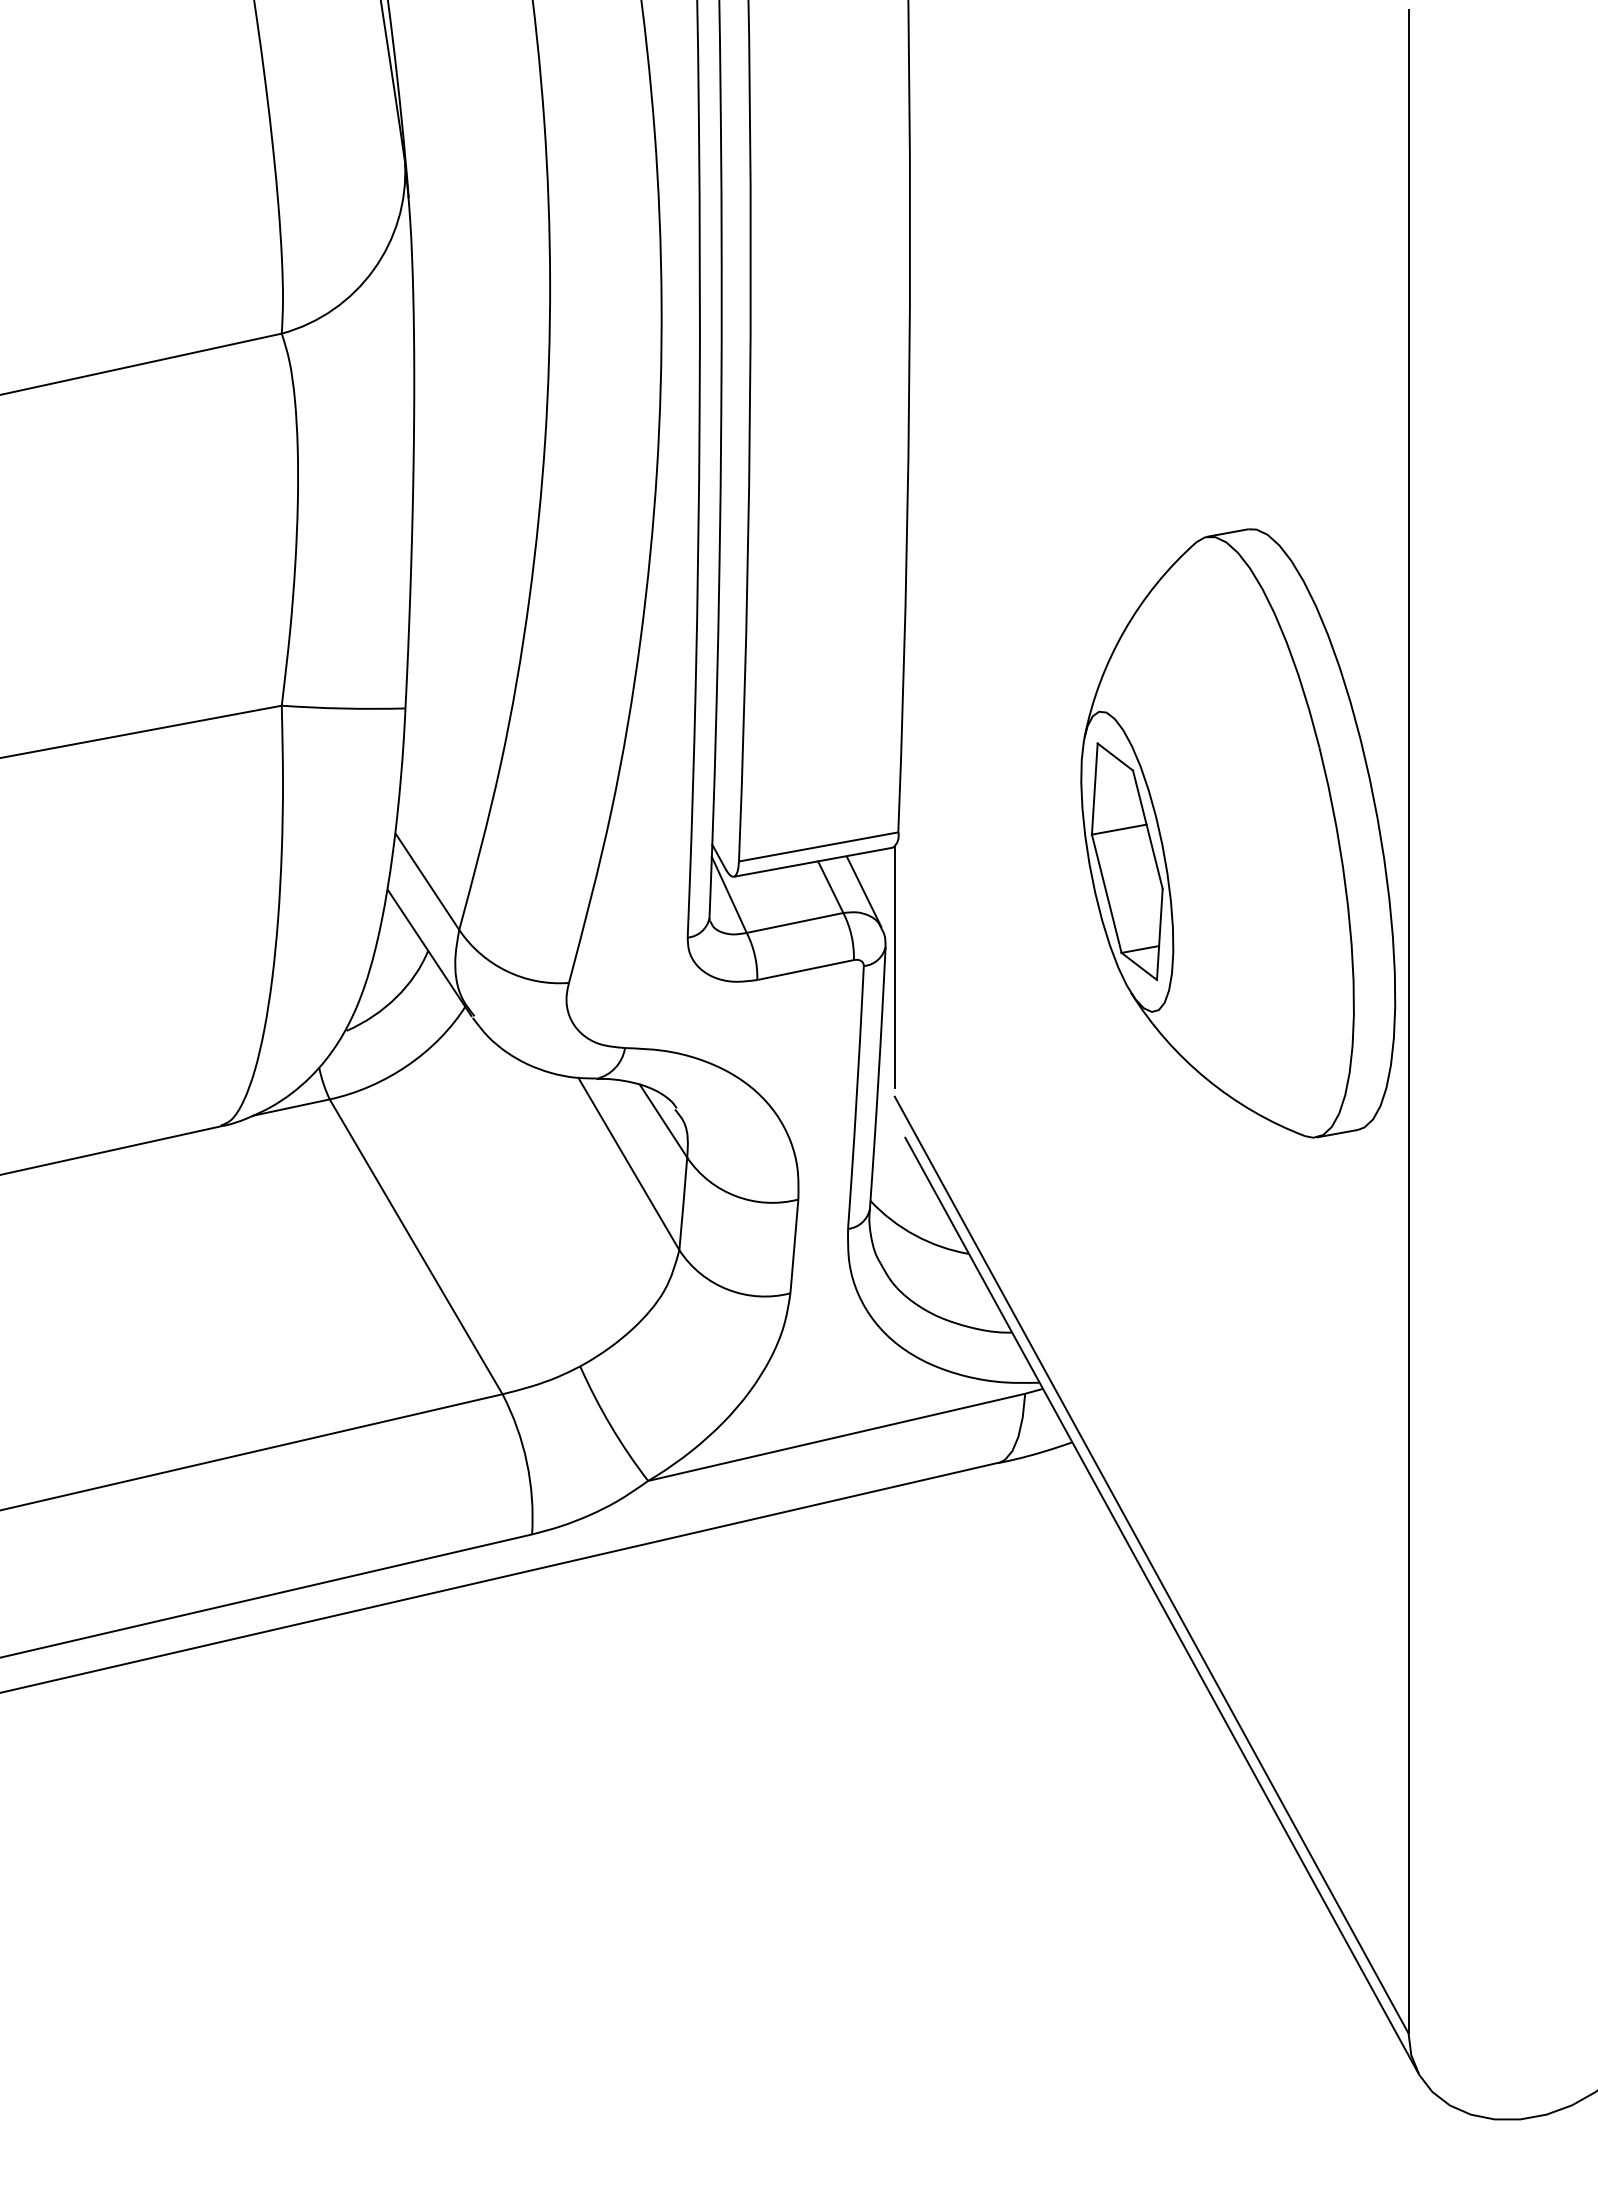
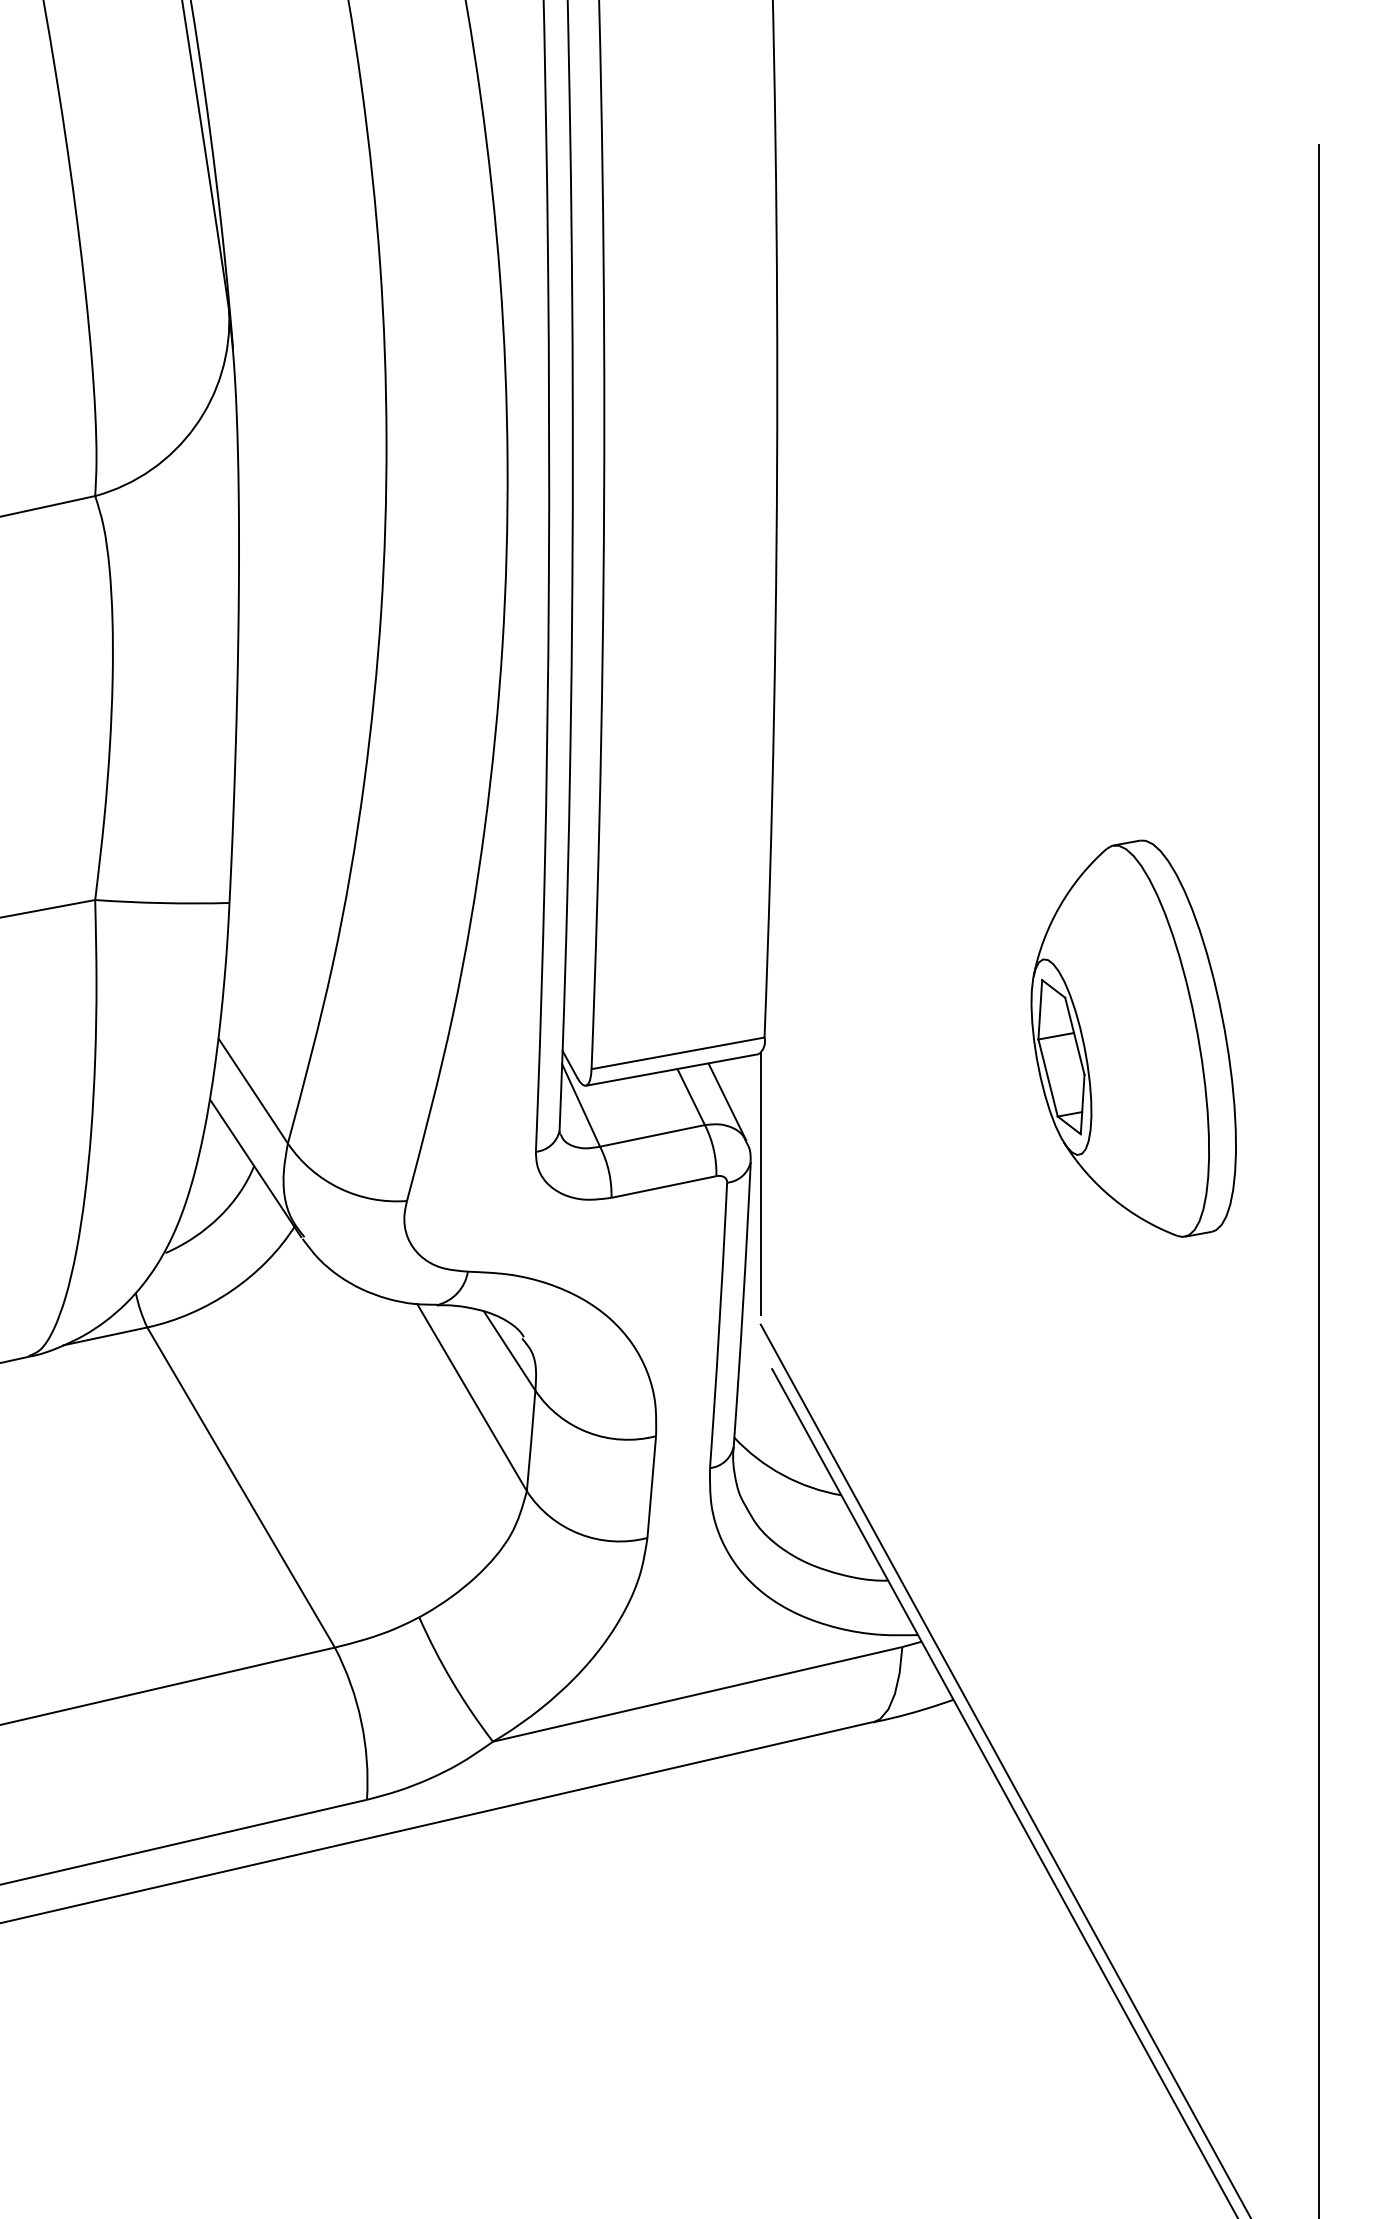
part: (1238, 833) -> (1133, 1038), size x0.6

